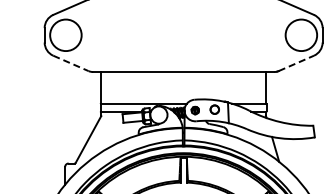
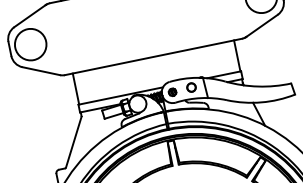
line: (71, 63) -> (41, 71), dashed -> solid
line: (296, 63) -> (262, 25), dashed -> solid

